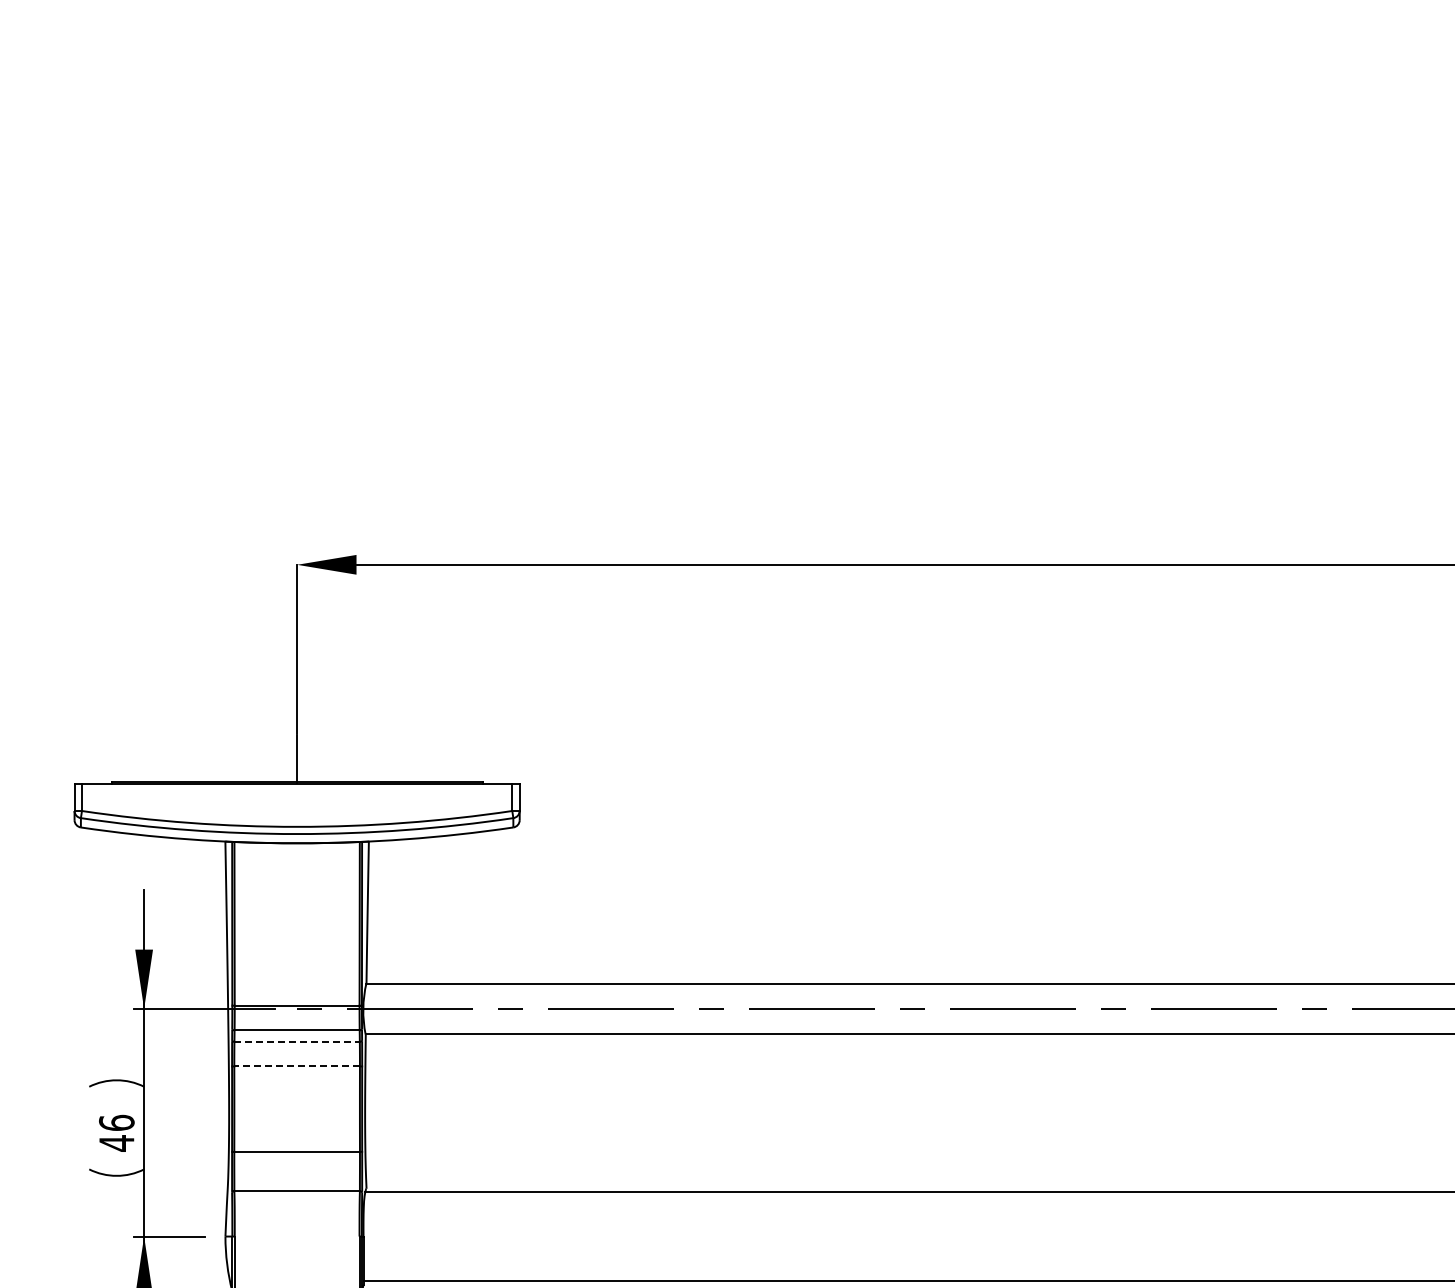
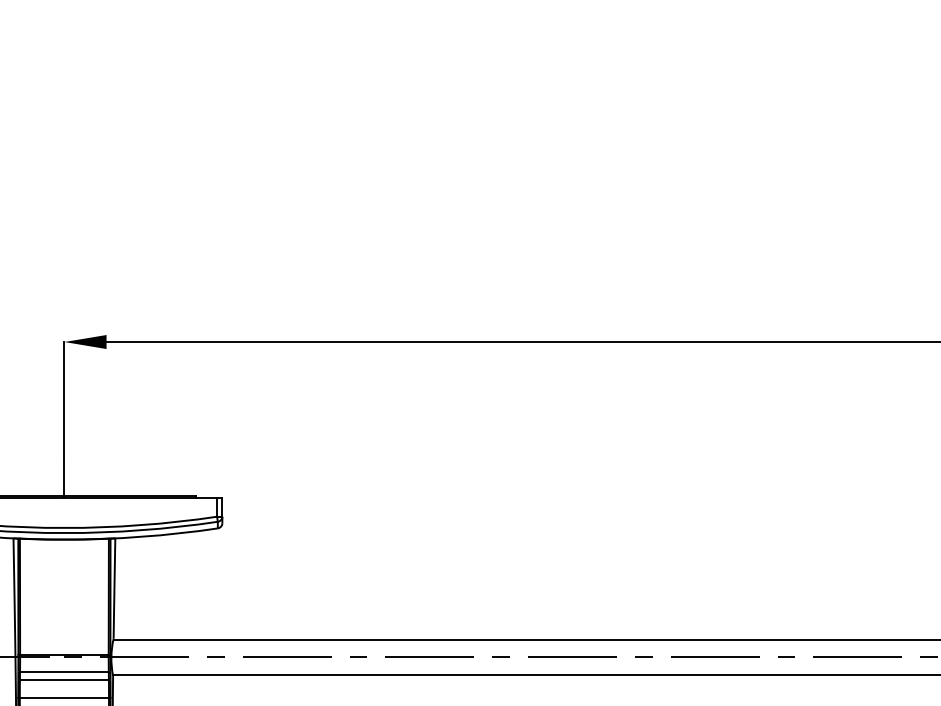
line: (297, 1041) -> (64, 680), dashed -> solid
line: (297, 1066) -> (64, 698), dashed -> solid

